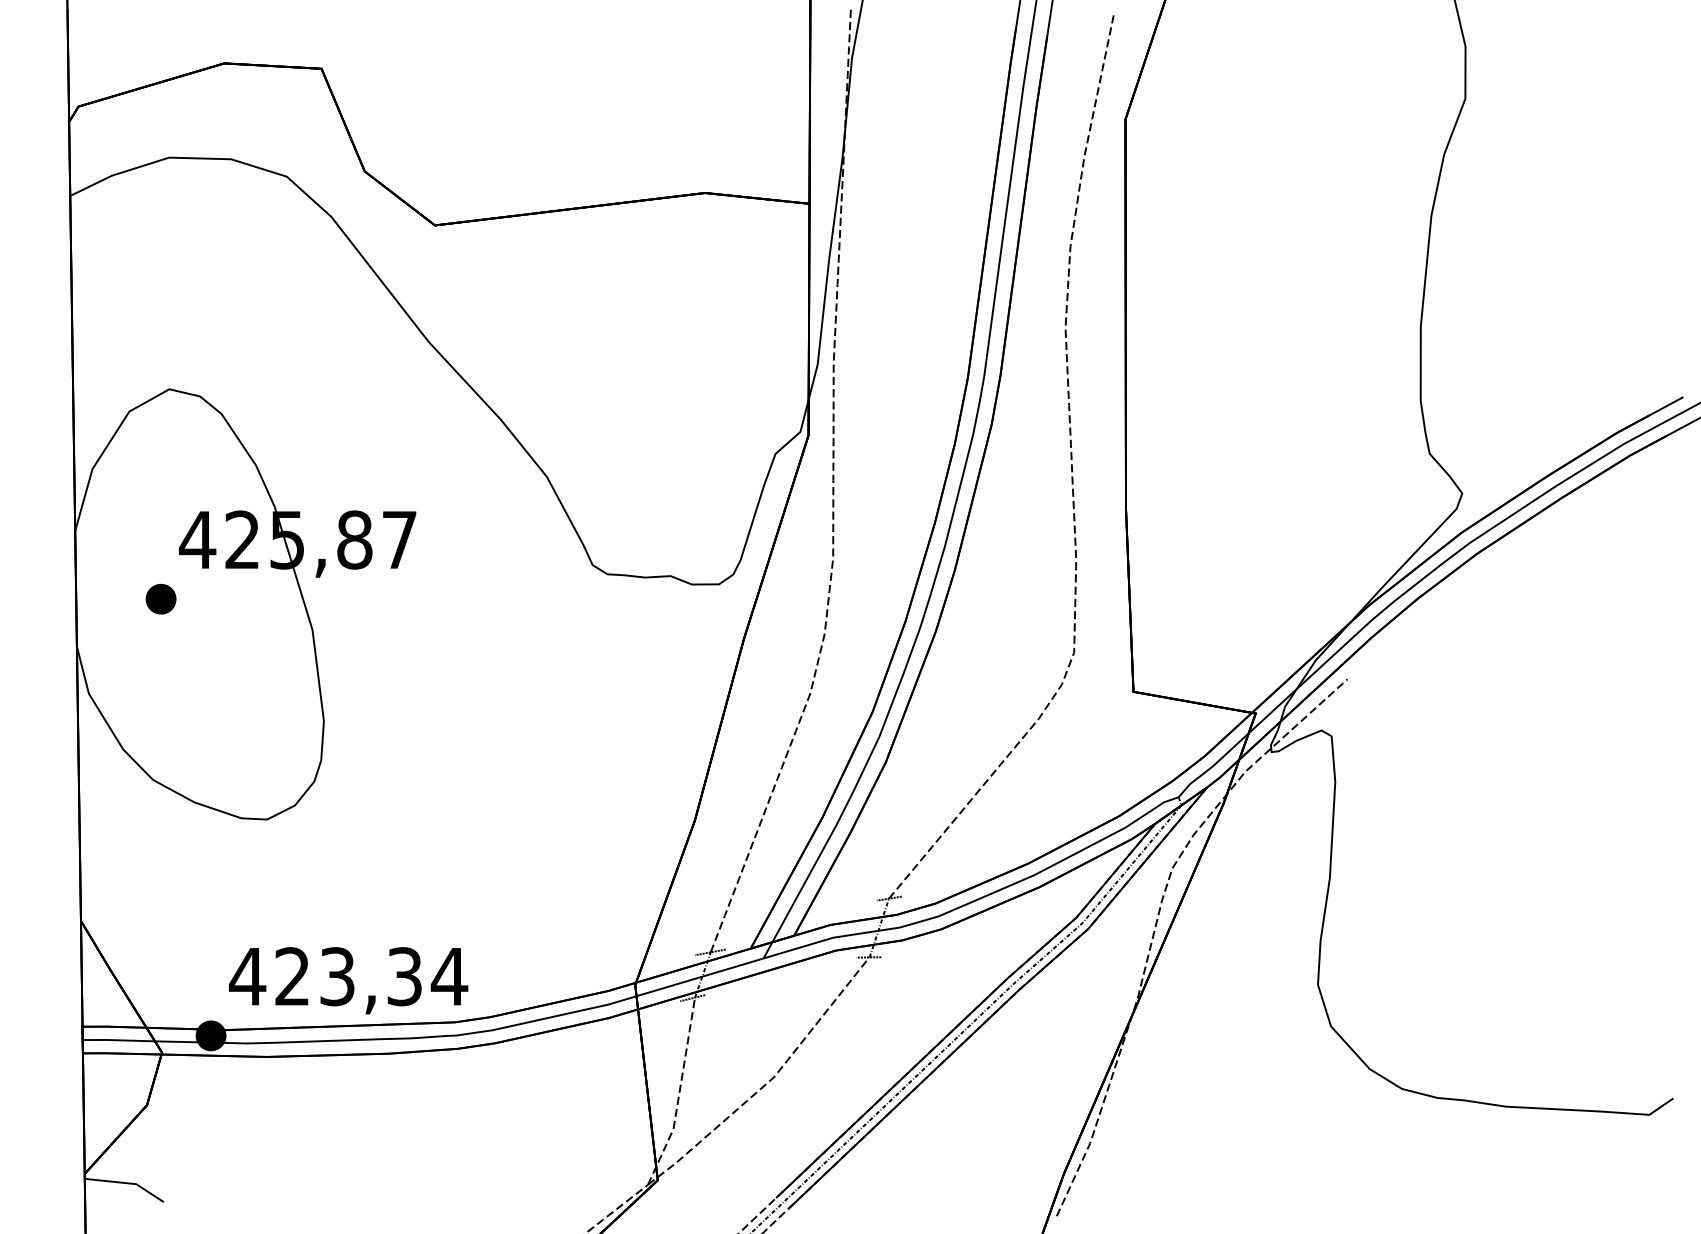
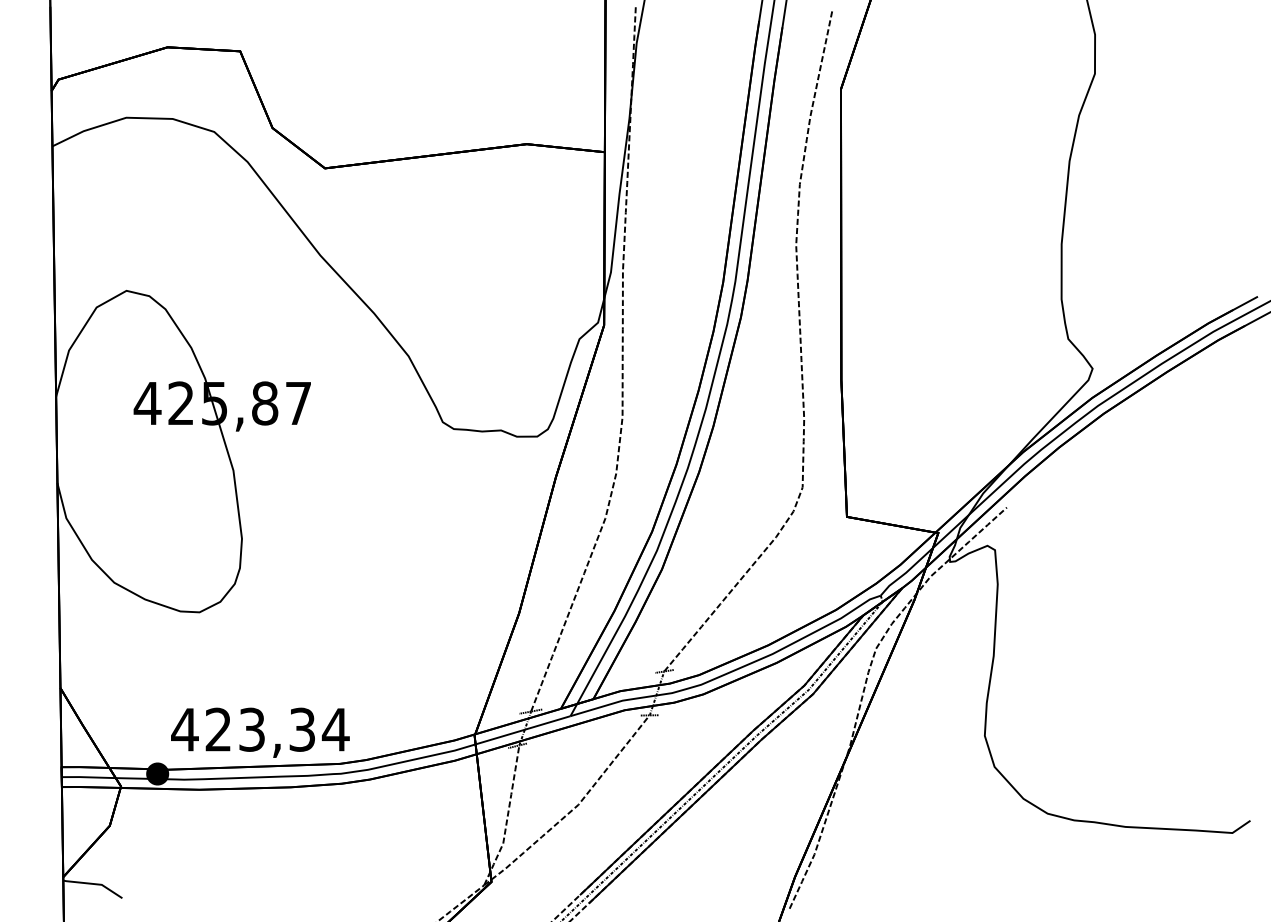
part: (159, 598) -> (119, 447), removed

